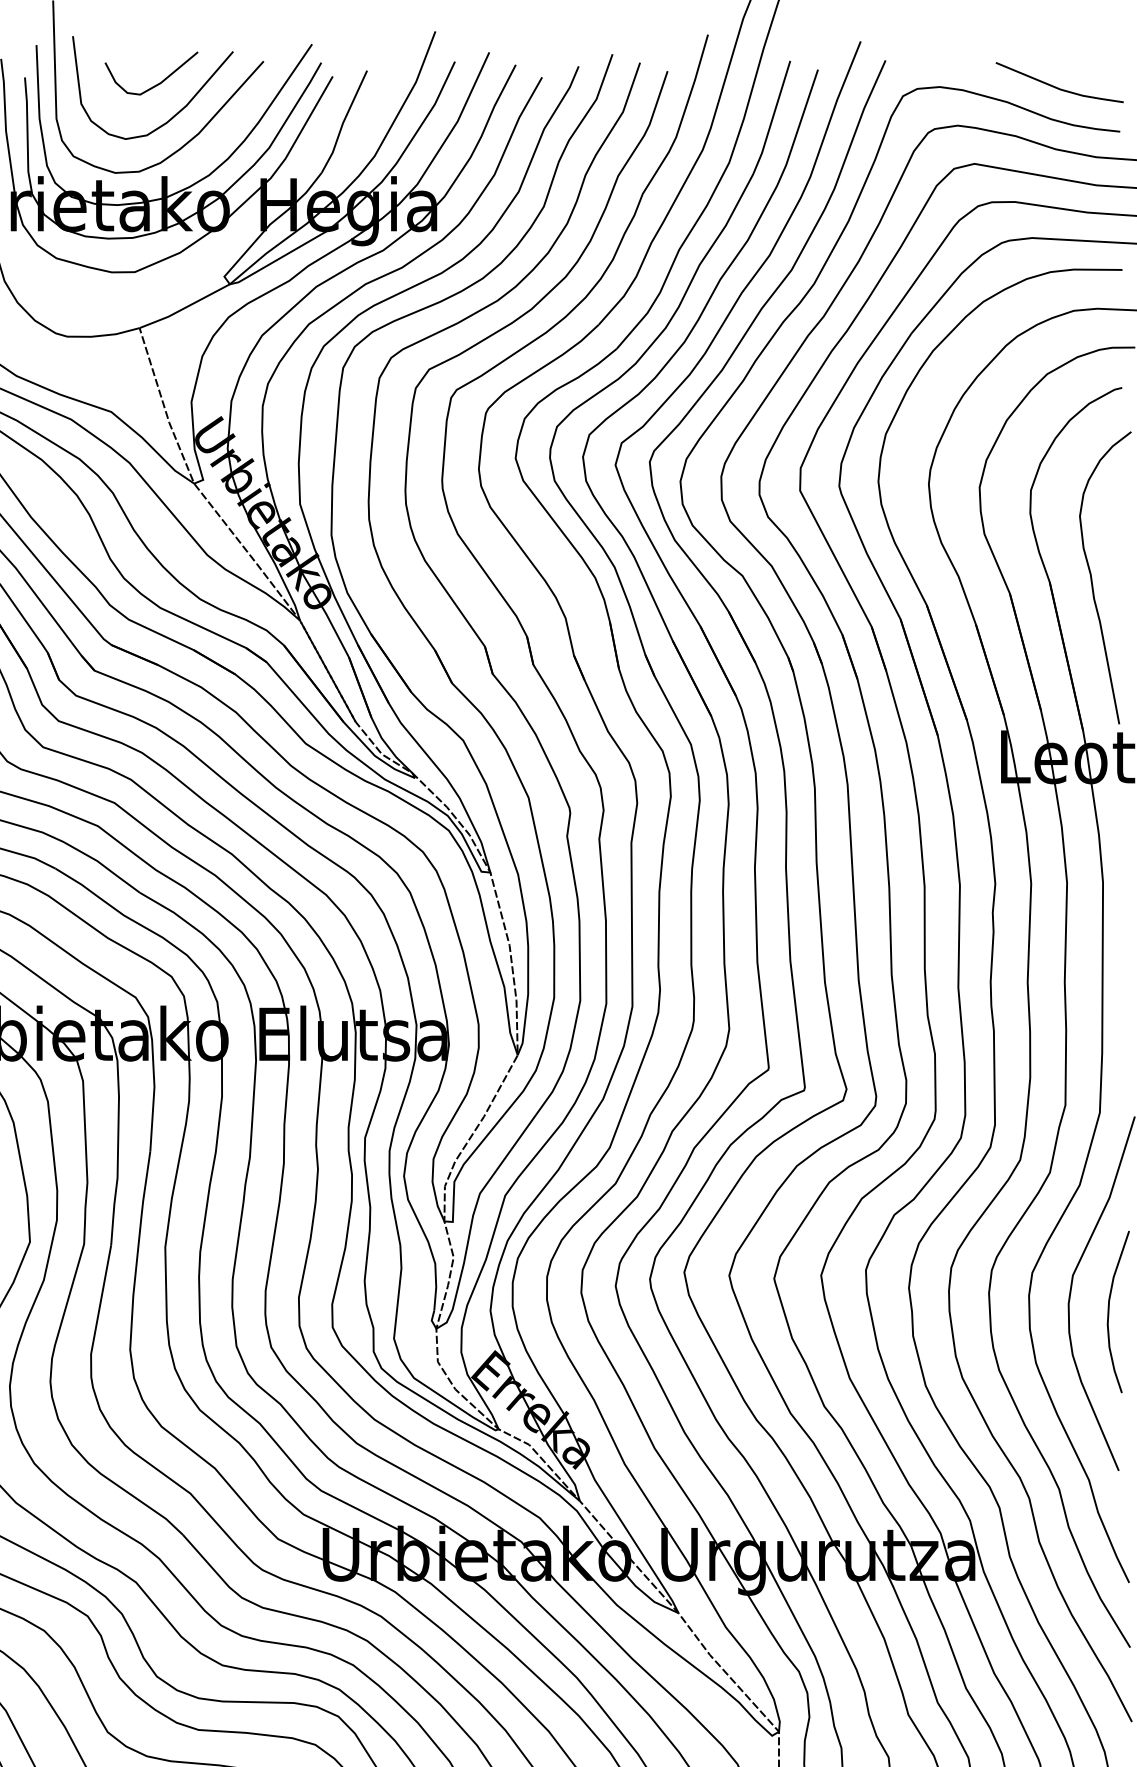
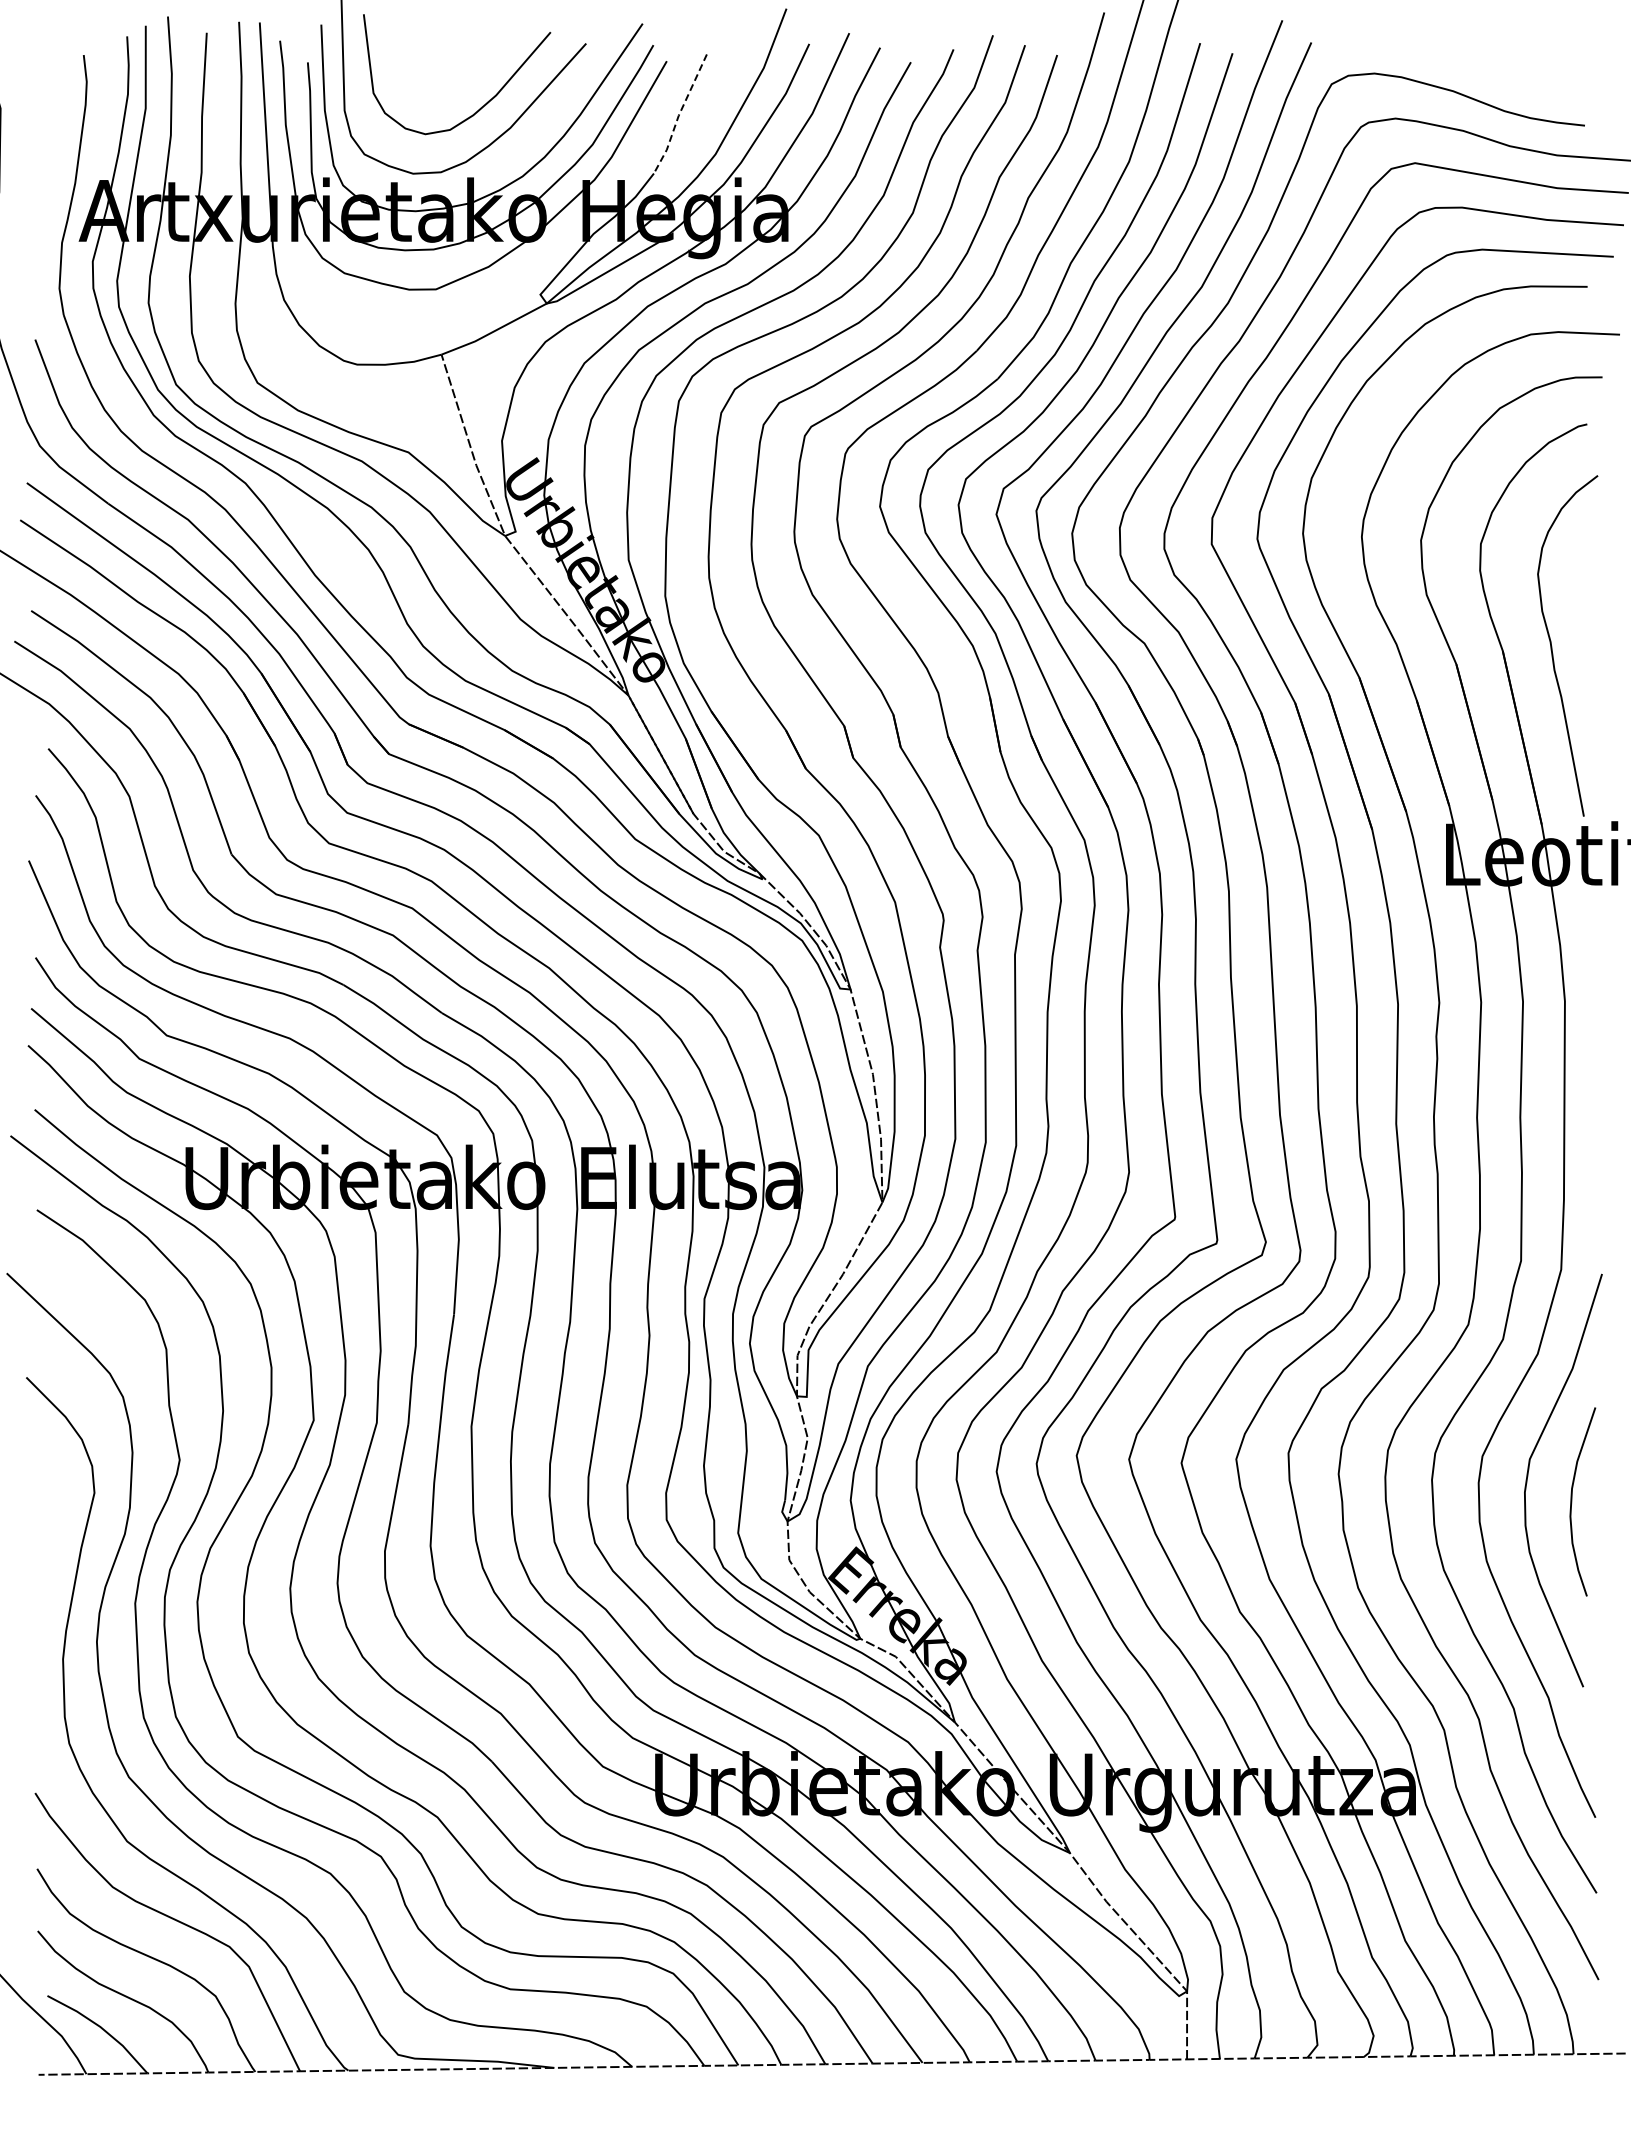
curve: (159, 82) -> (464, 68), removed
line: (1057, 86) -> (1511, 73), removed
line: (343, 122) -> (679, 114), solid -> dashed

